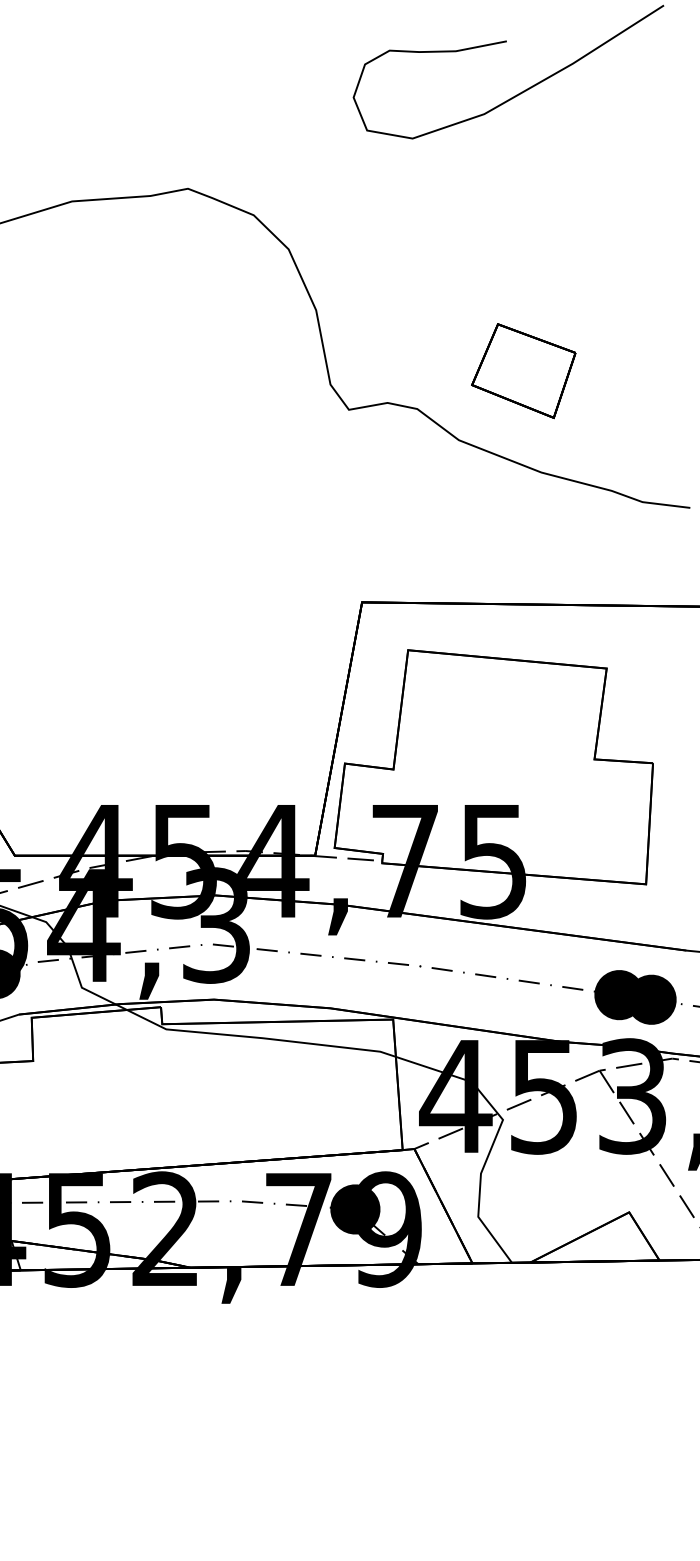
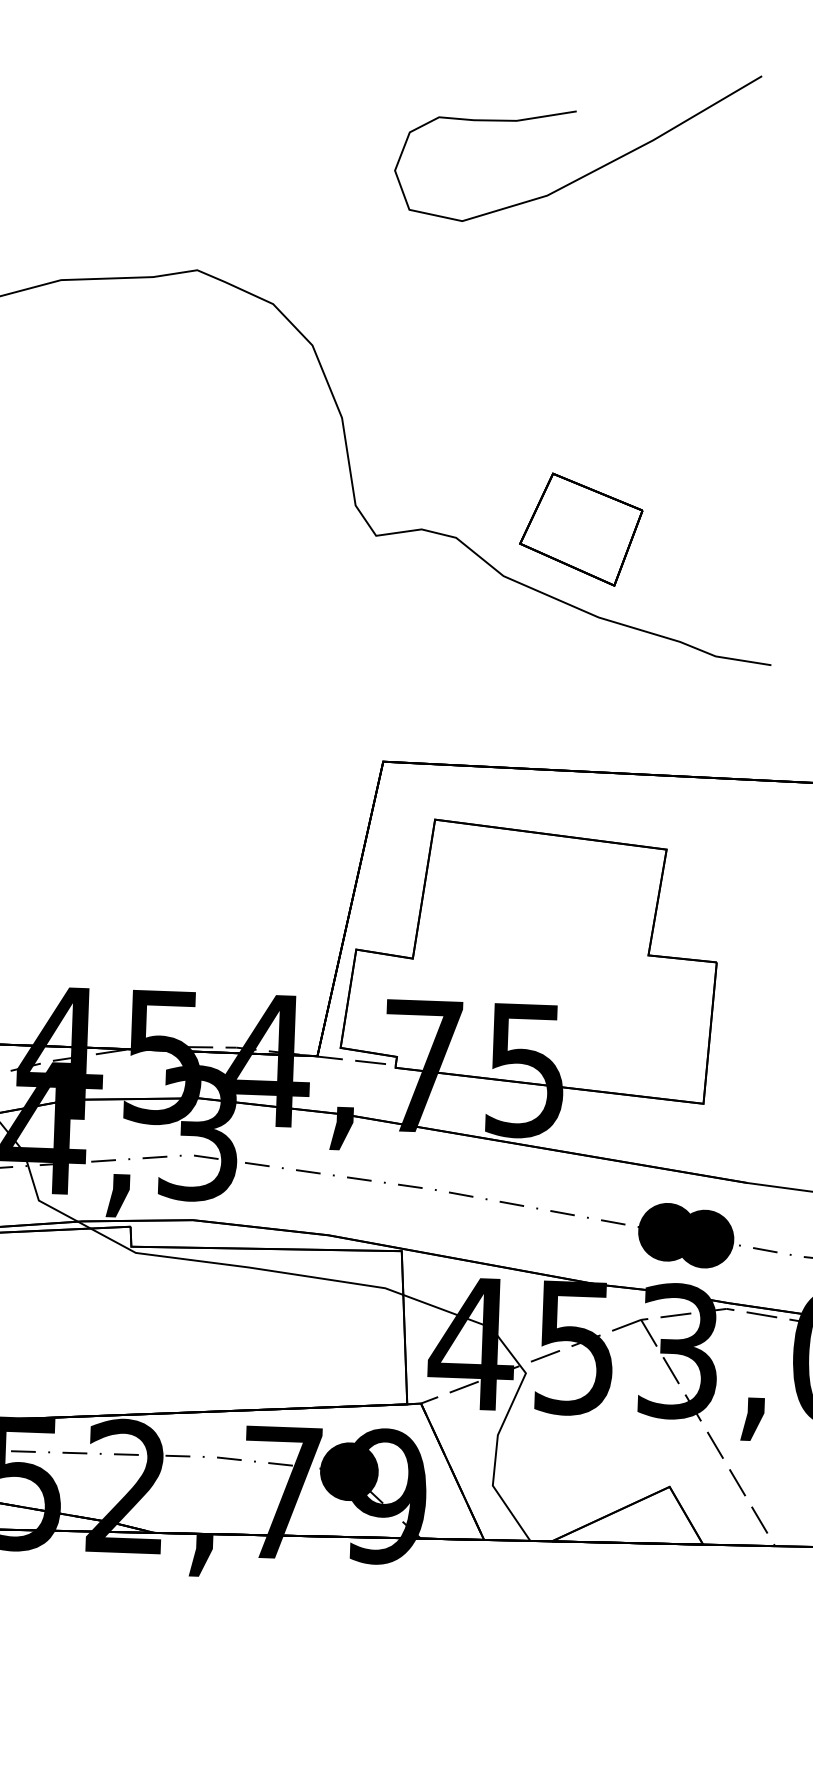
part: (523, 371) -> (580, 530), moved

